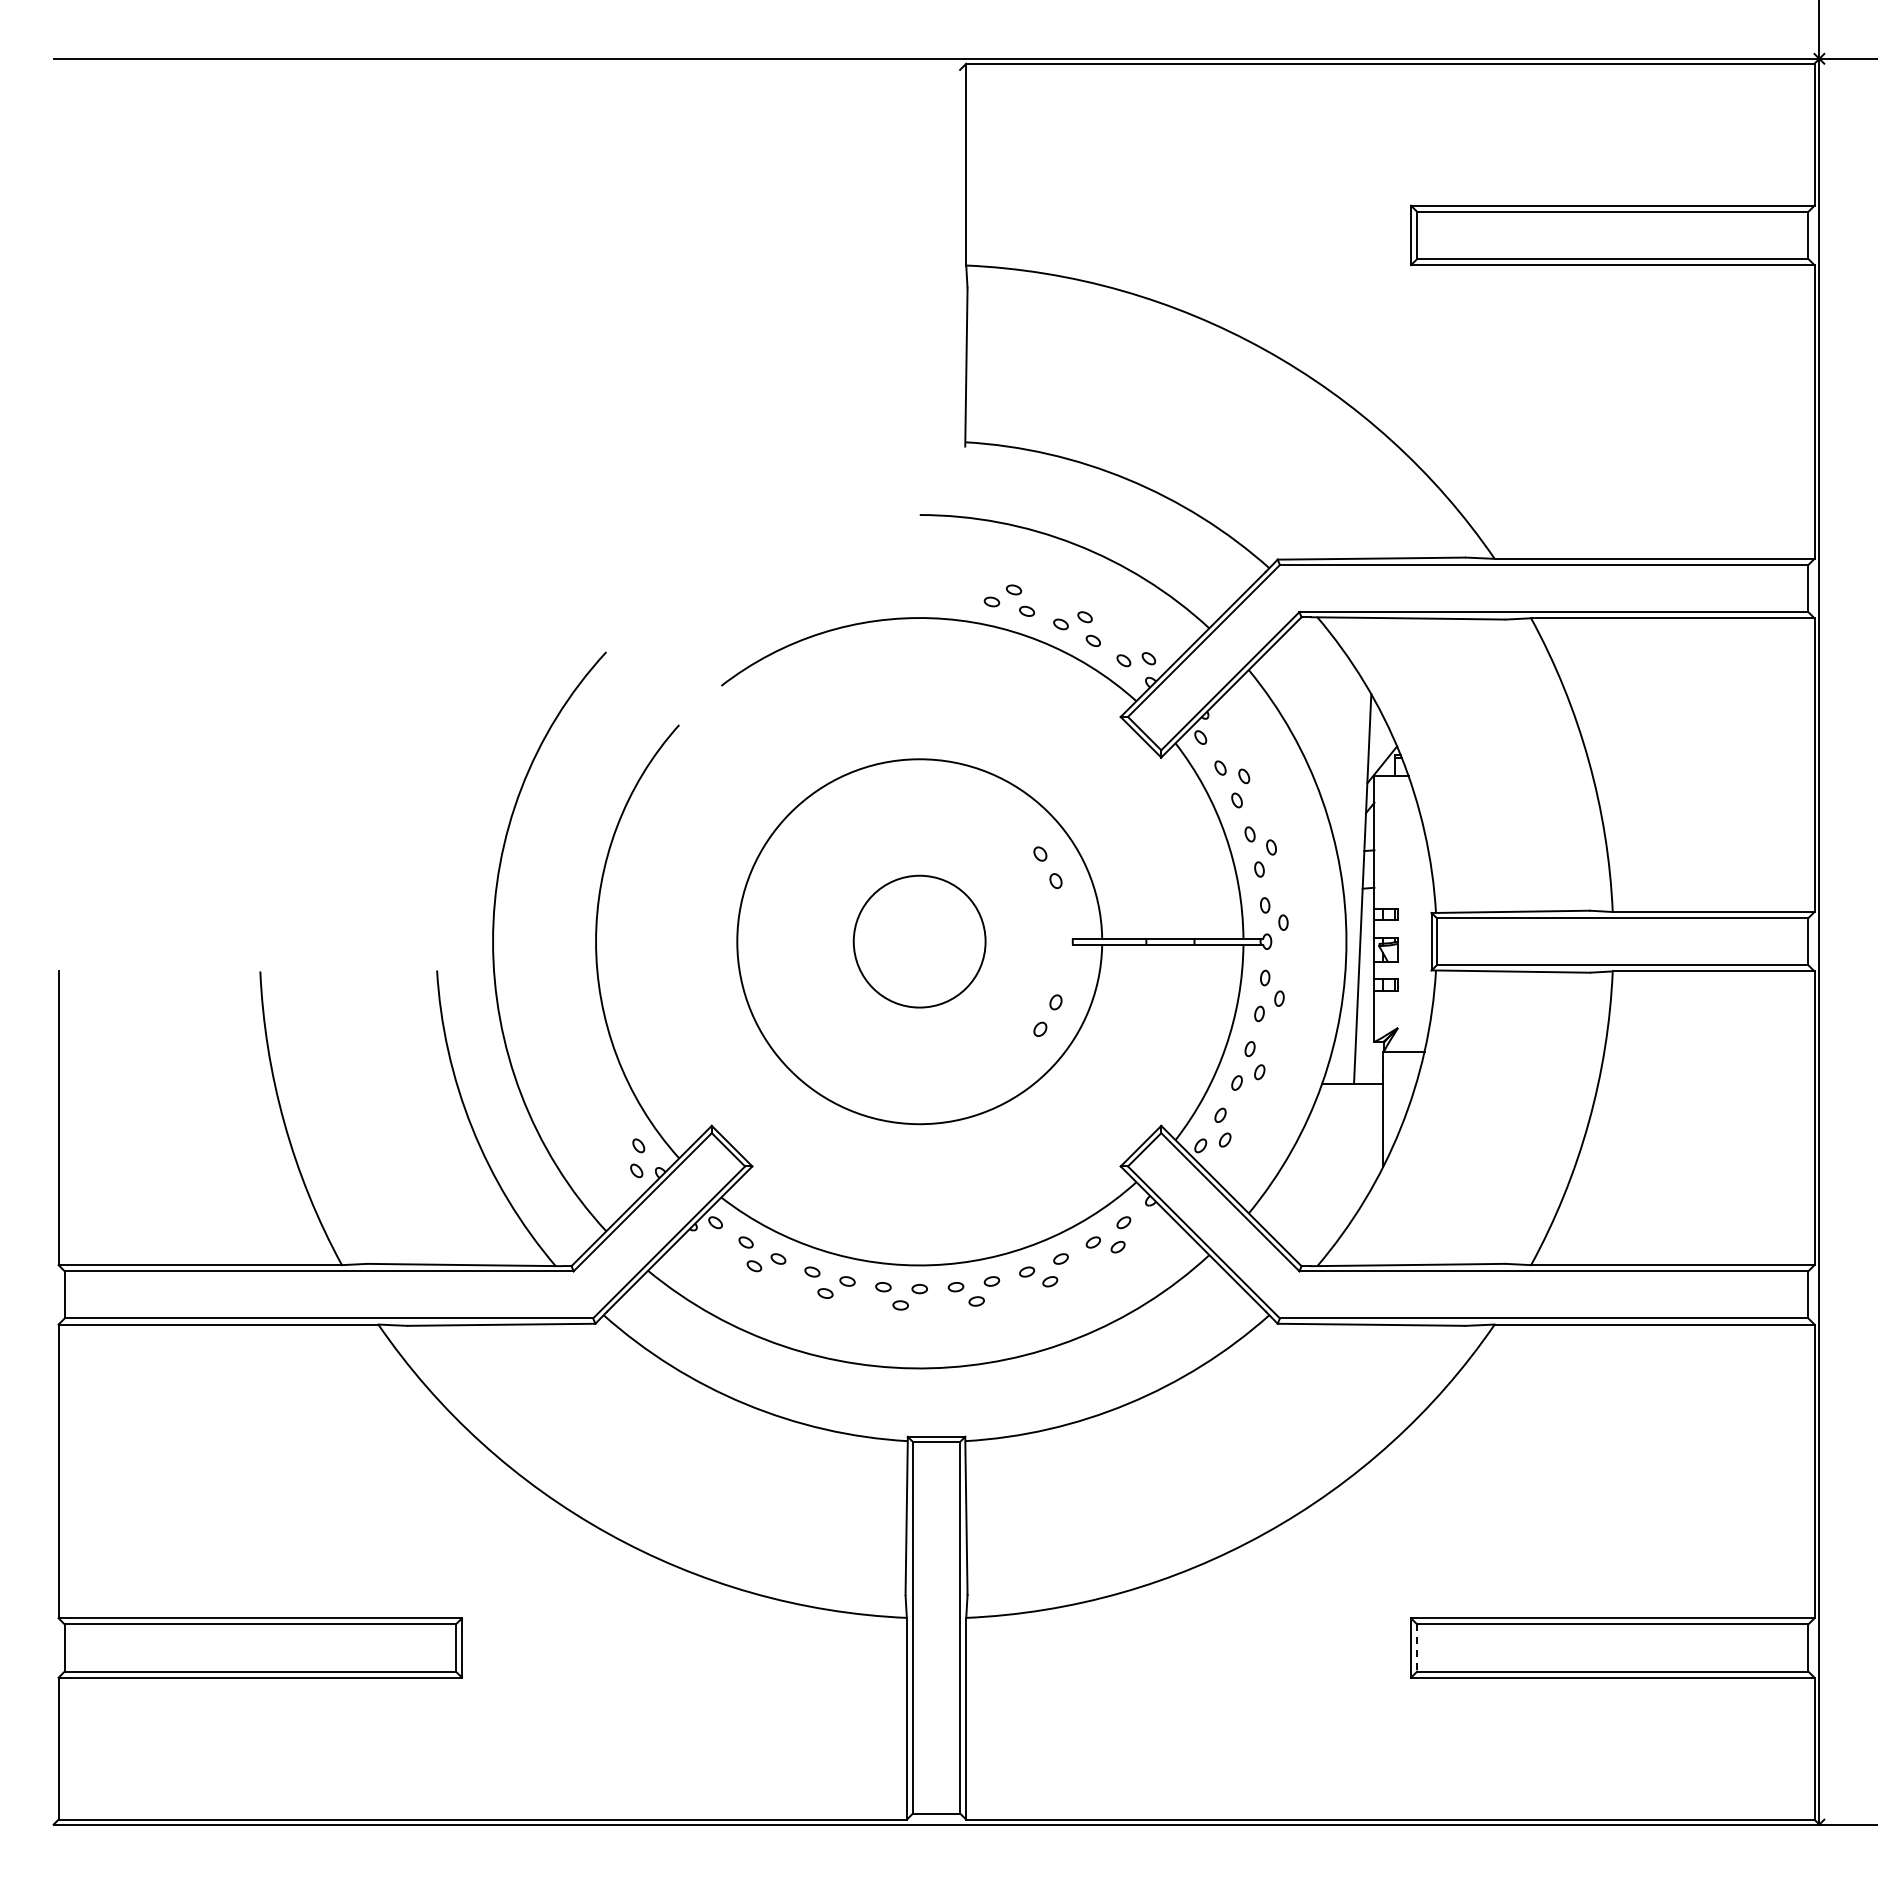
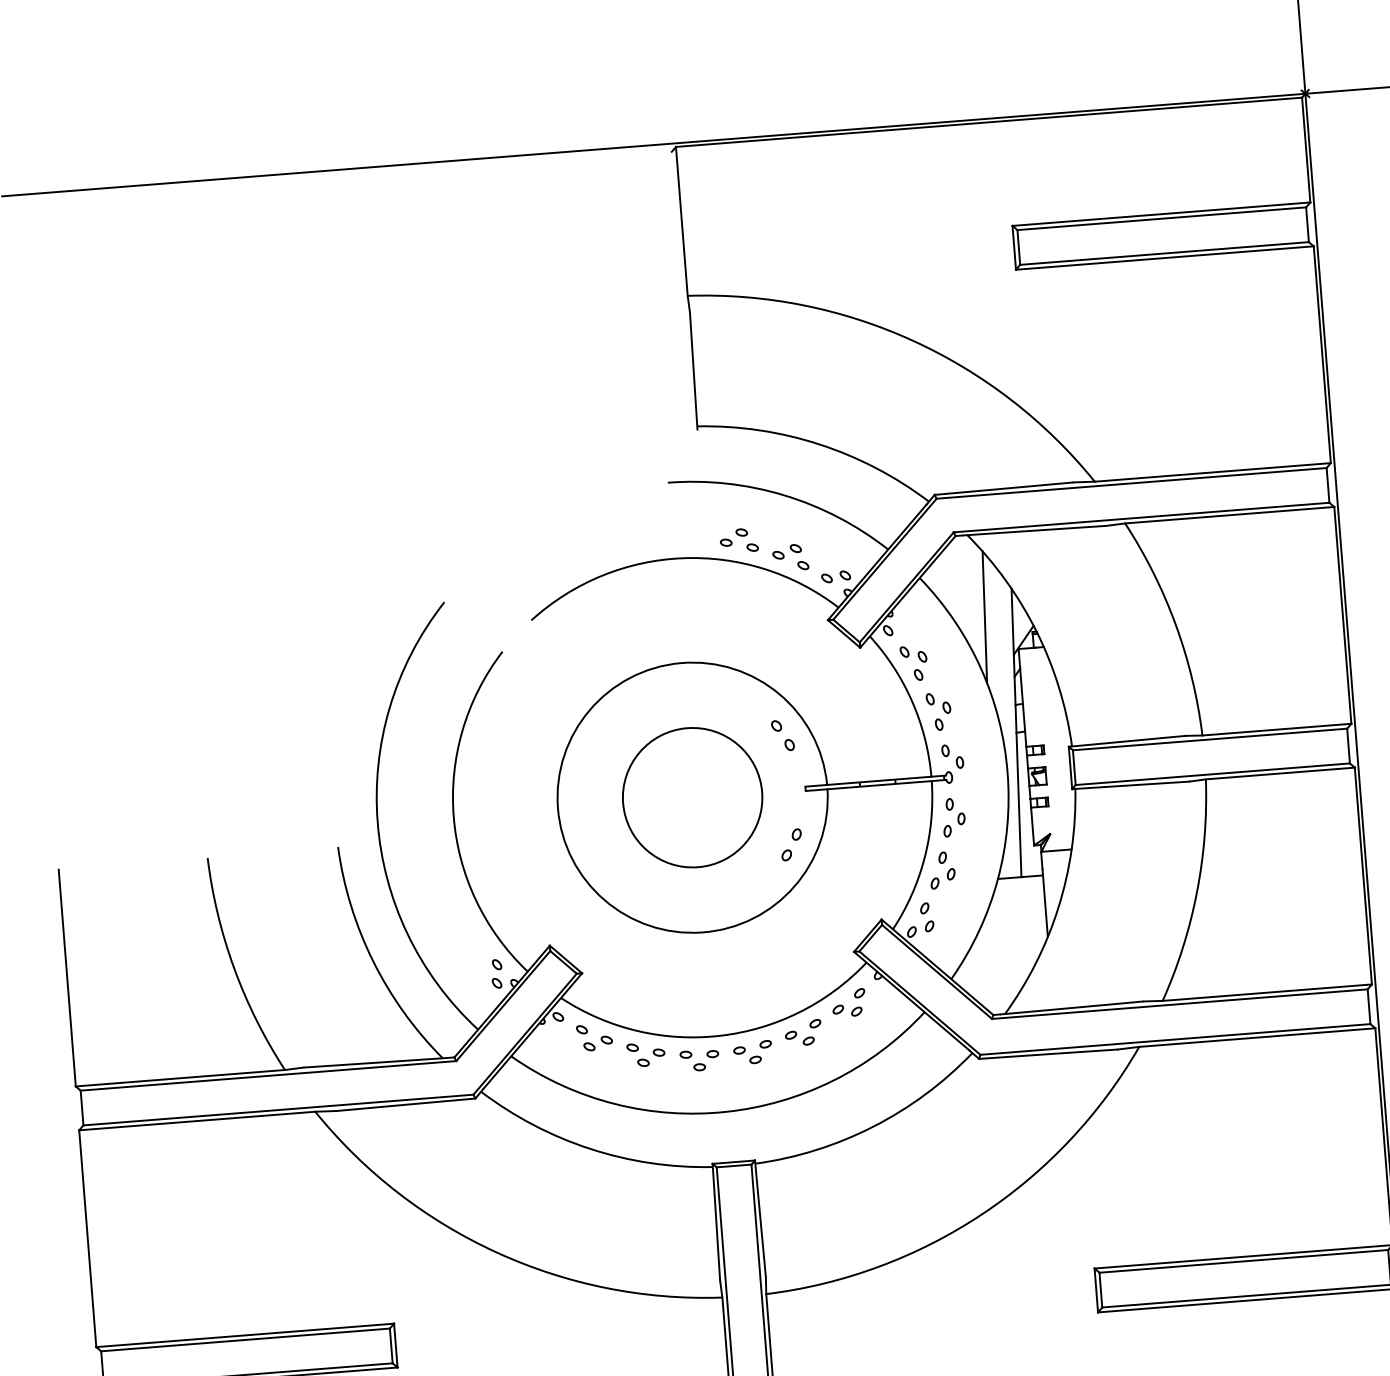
line: (1332, 729) -> (984, 617), added
circle: (919, 941) -> (692, 797), size x1.43
line: (1417, 1648) -> (1101, 1290), dashed -> solid

